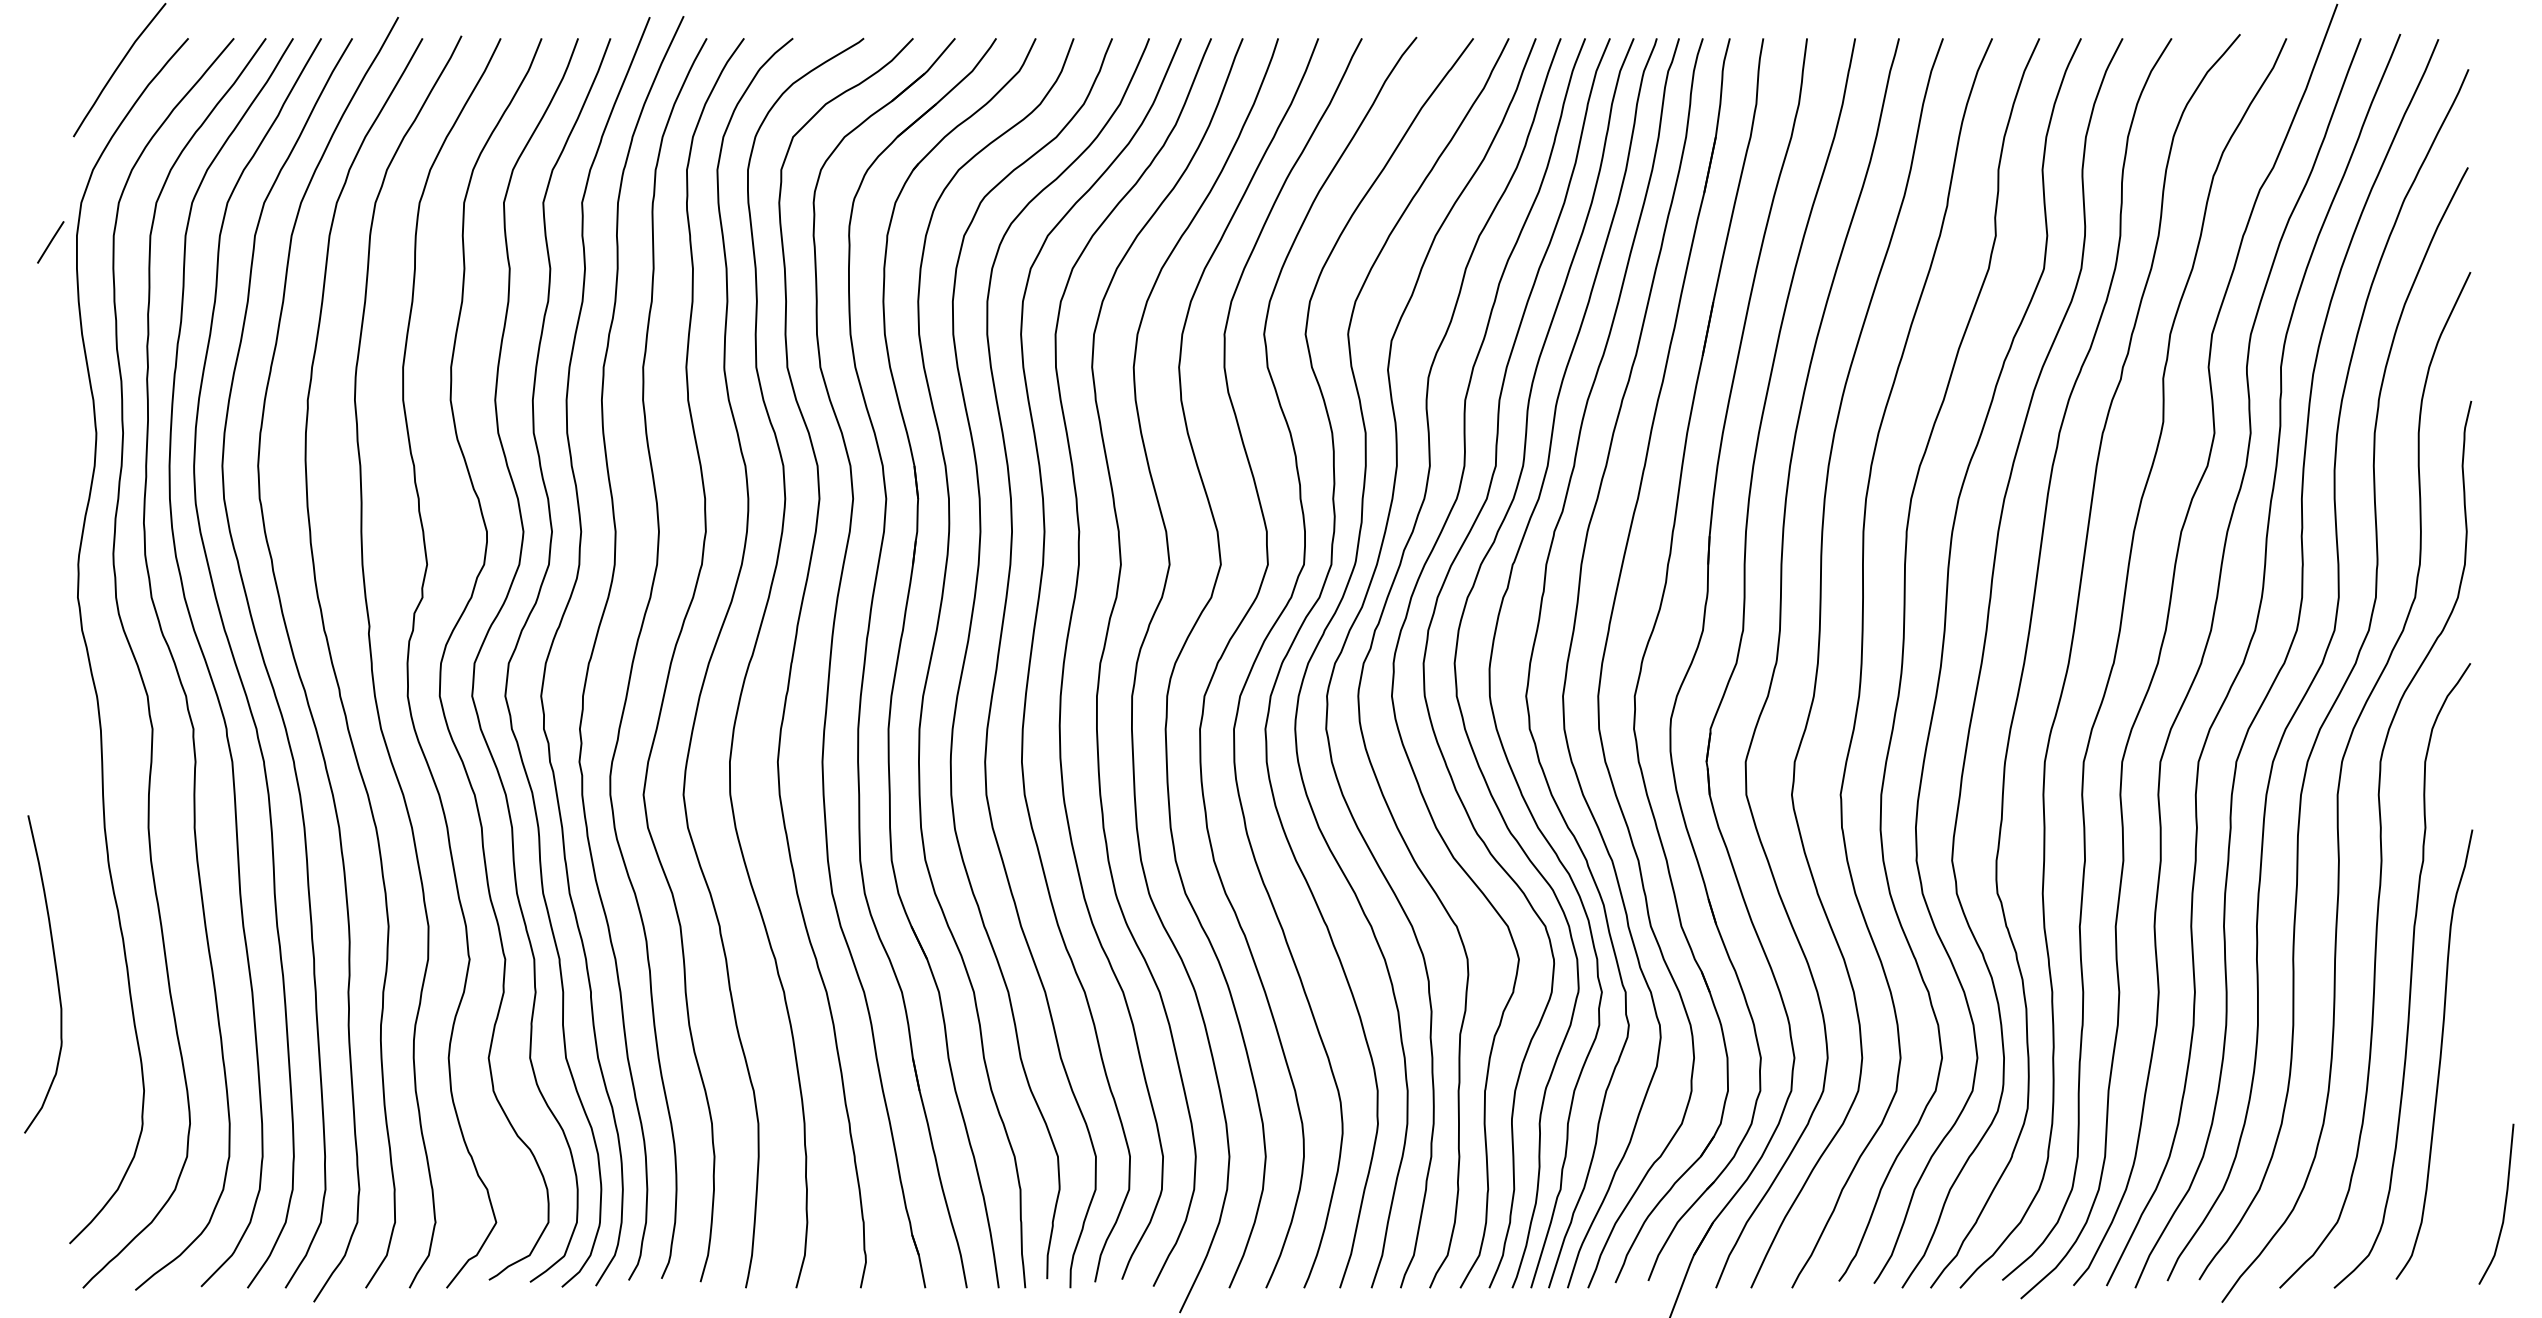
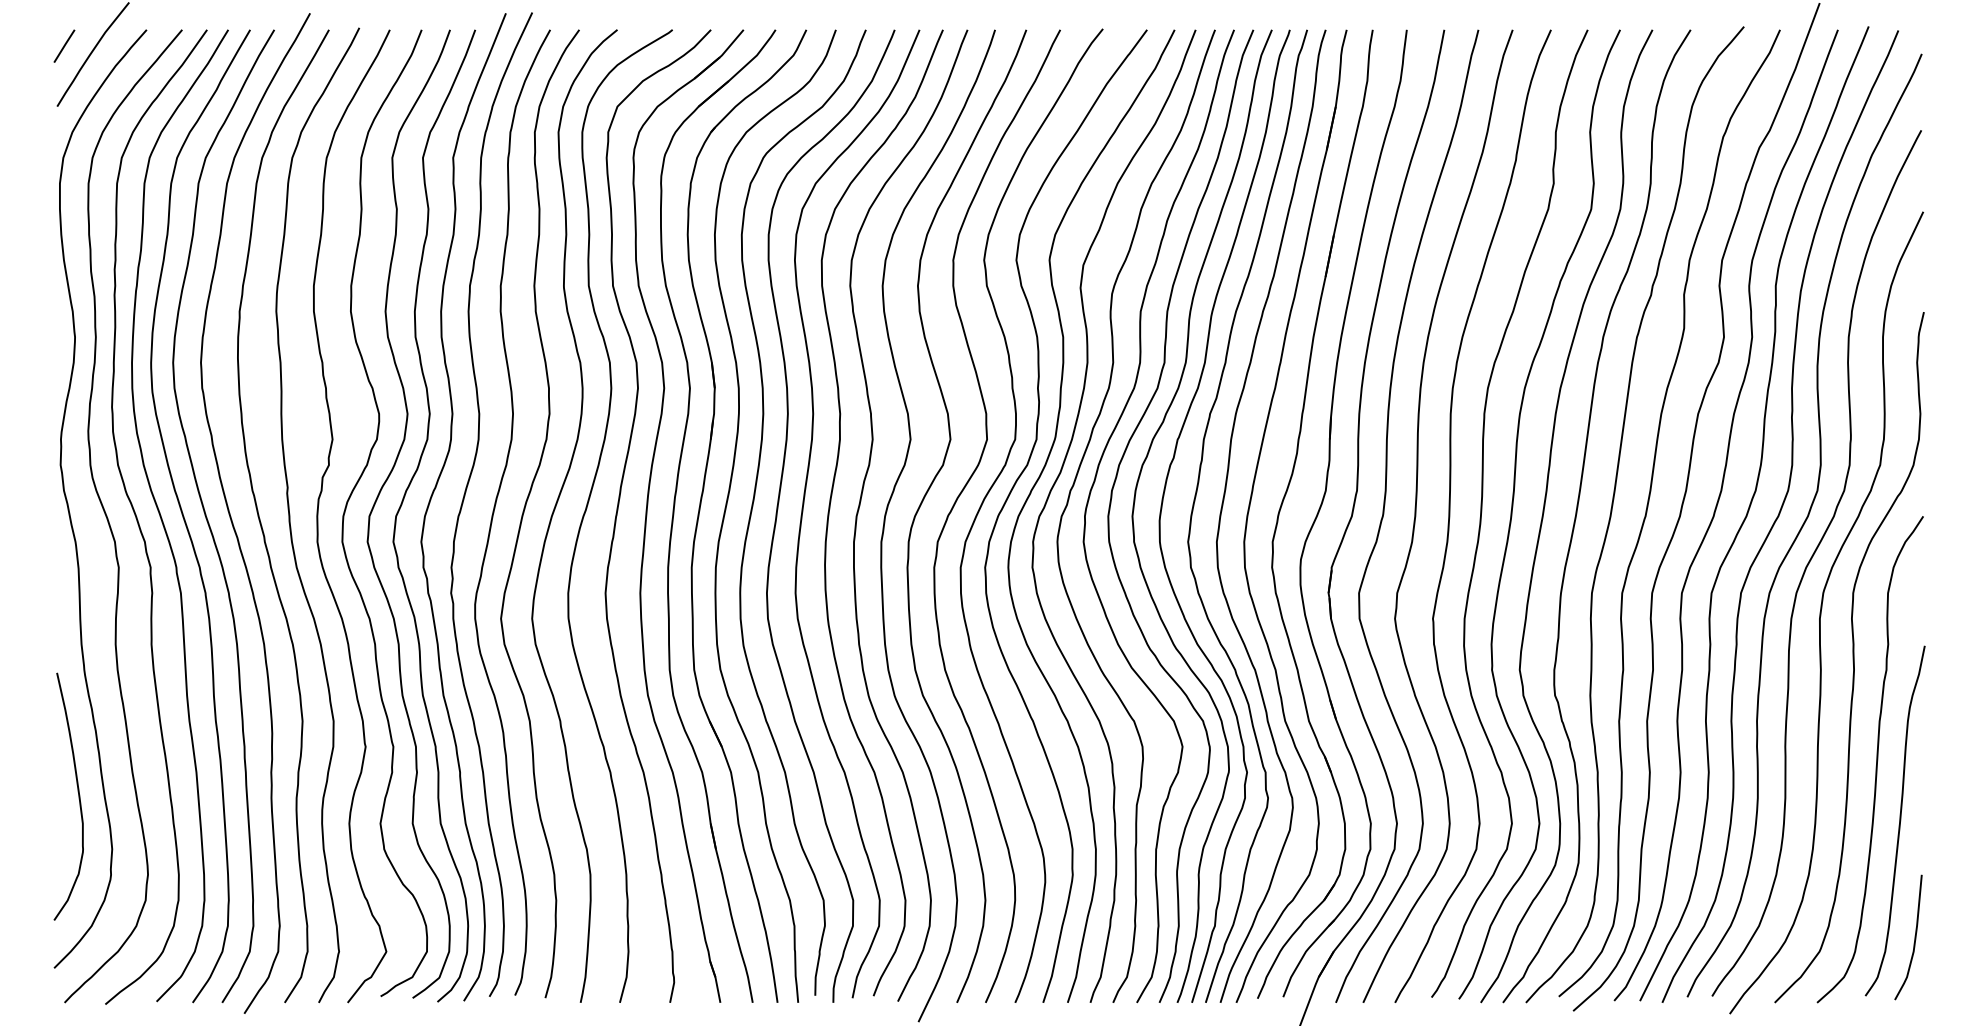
line: (50, 242) -> (64, 46), moved
curve: (55, 972) -> (78, 795), moved
curve: (2504, 1203) -> (1914, 936), moved

